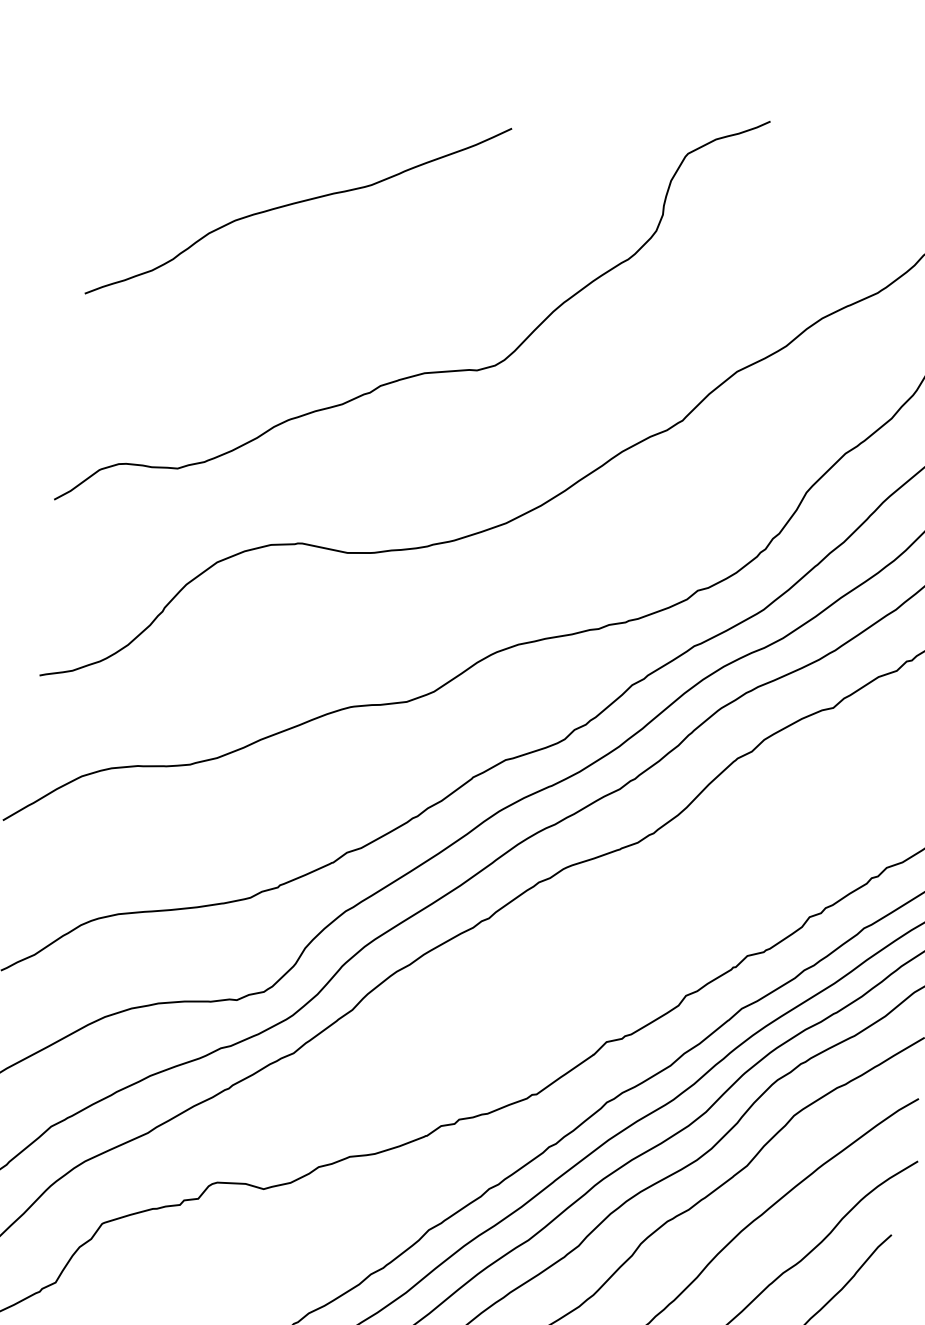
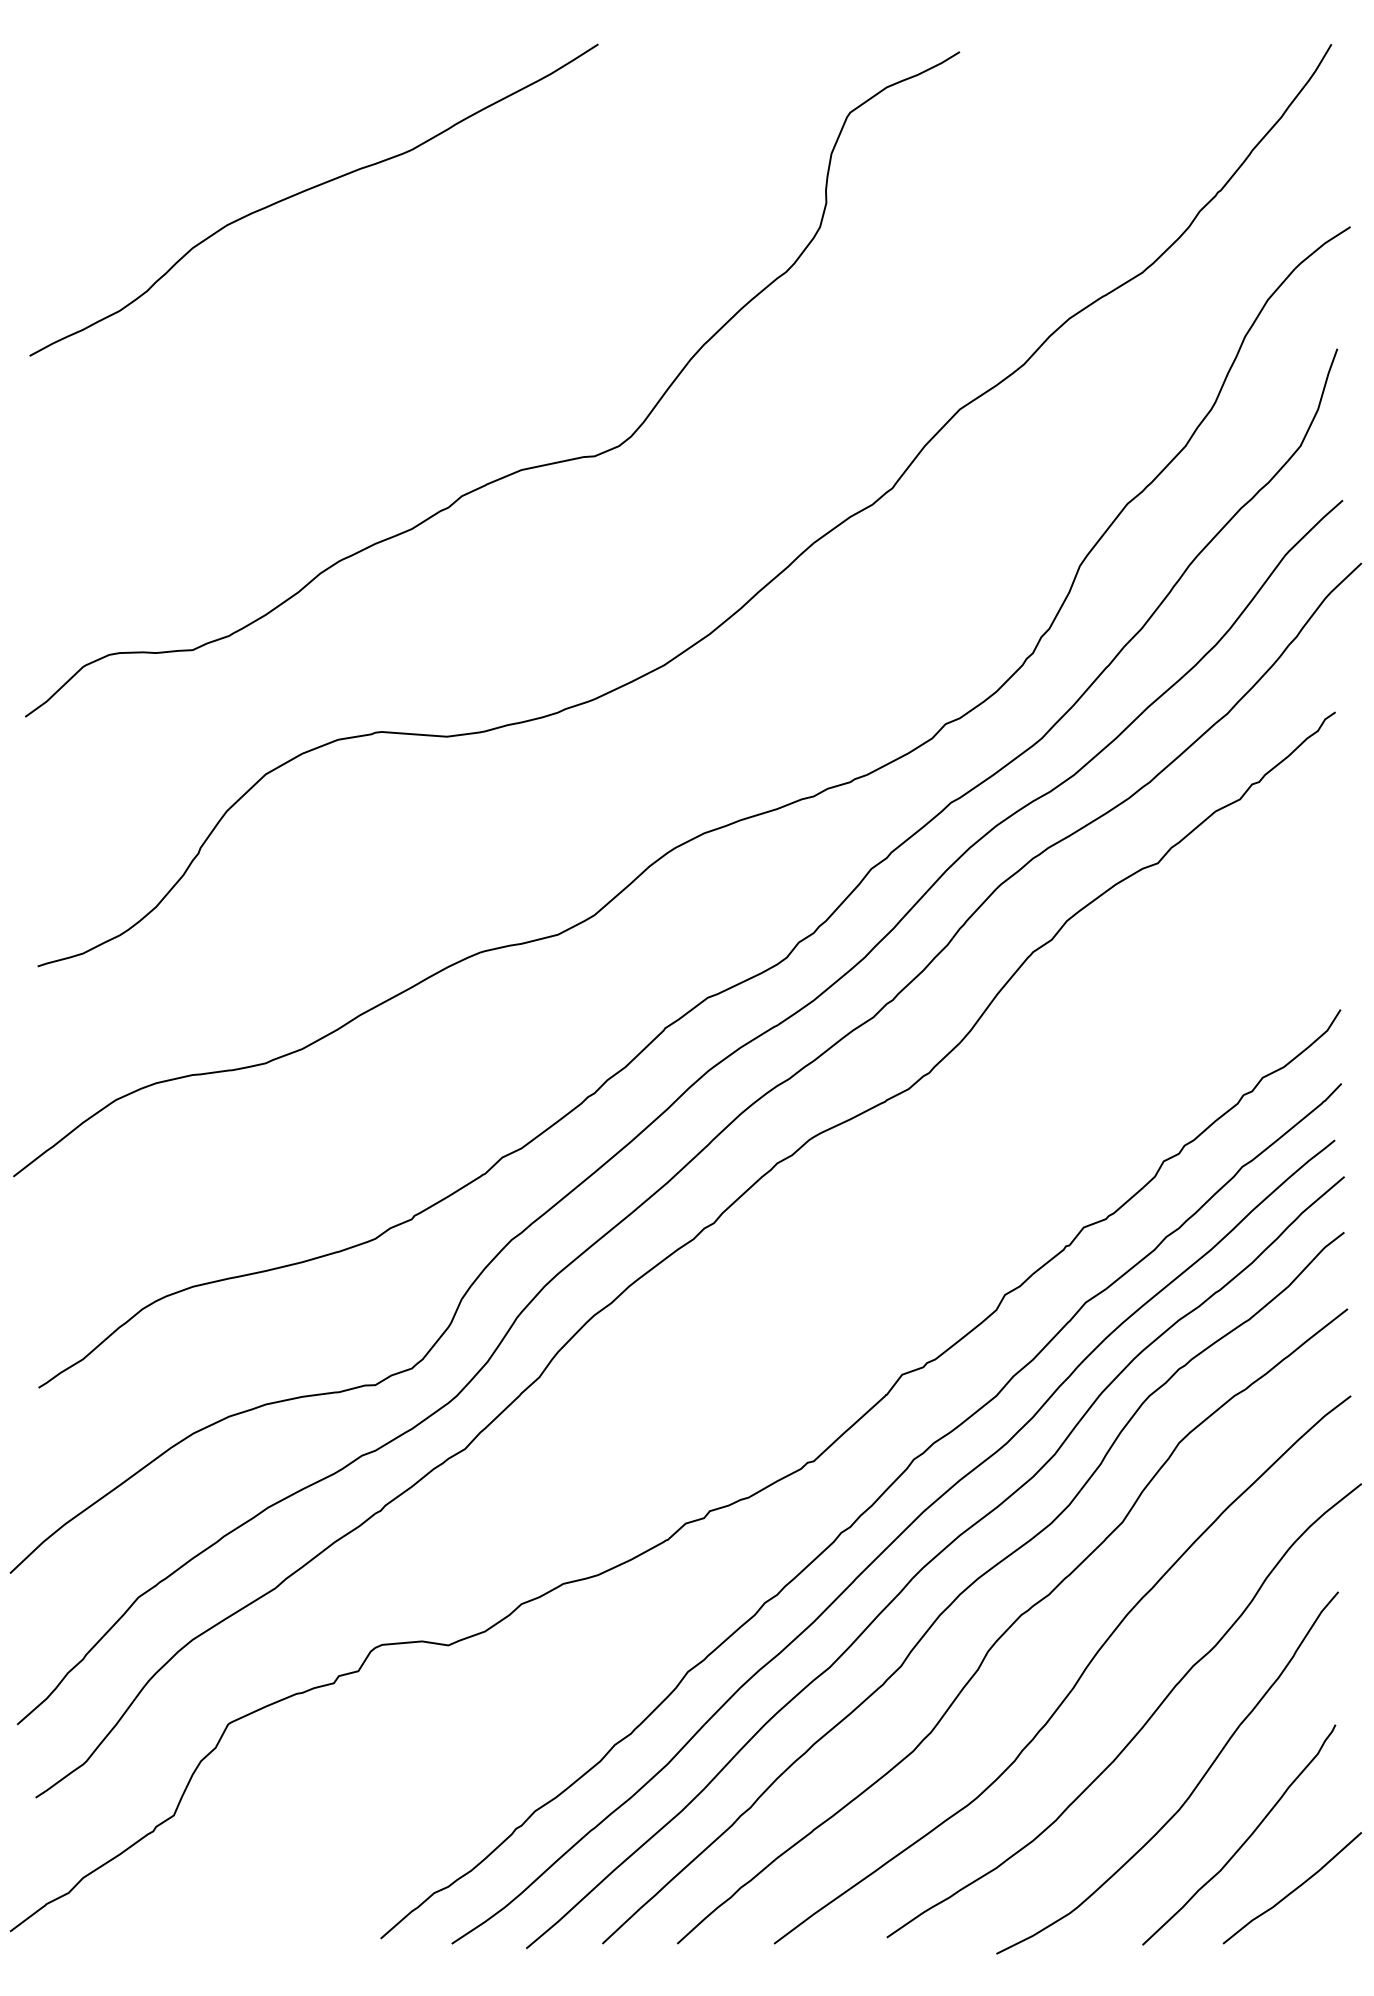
curve: (297, 203) -> (311, 189), moved

